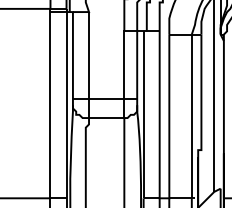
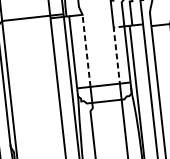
line: (89, 54) -> (86, 50), solid -> dashed
line: (124, 58) -> (116, 50), solid -> dashed

